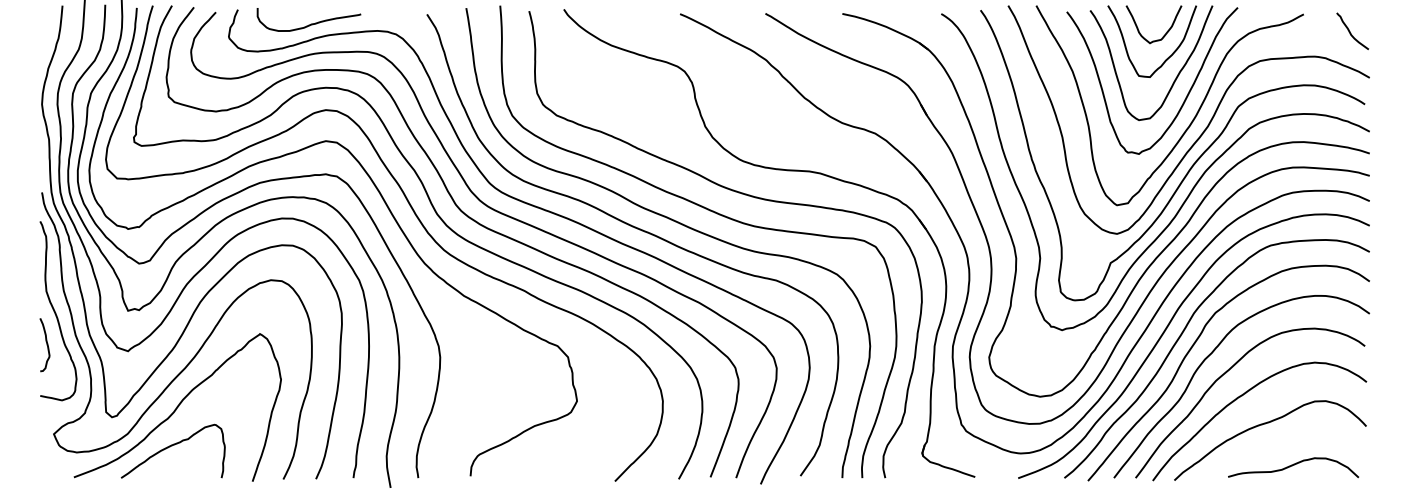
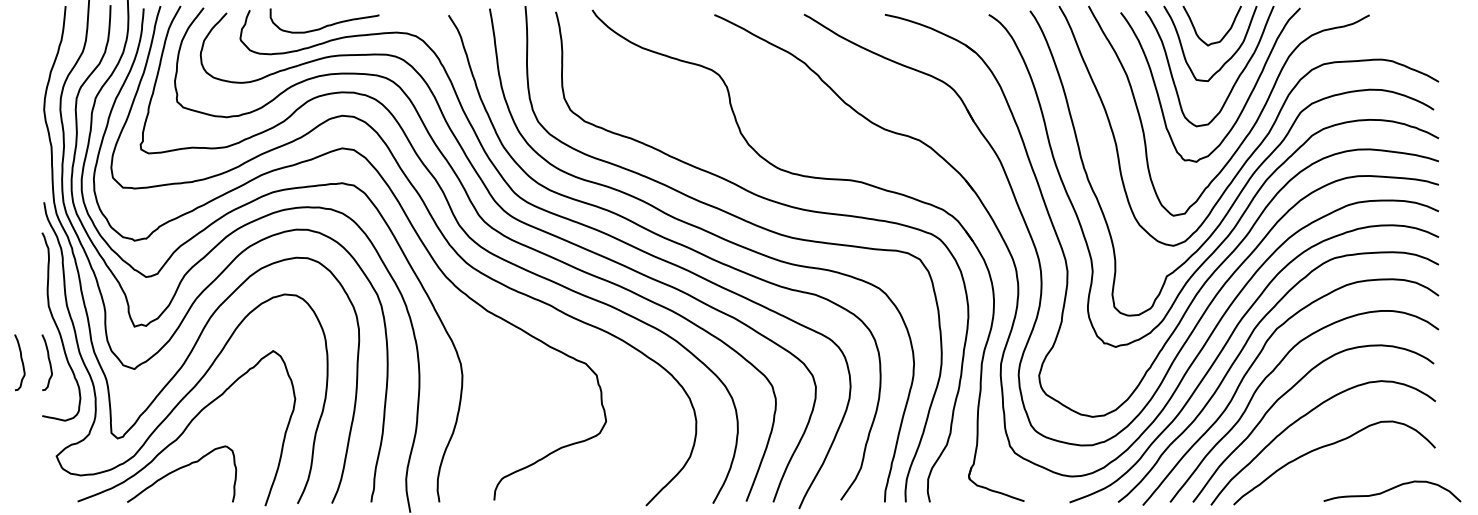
curve: (1350, 31) -> (1418, 33), removed
curve: (20, 345) -> (21, 363), added
curve: (1292, 466) -> (1391, 490), moved

